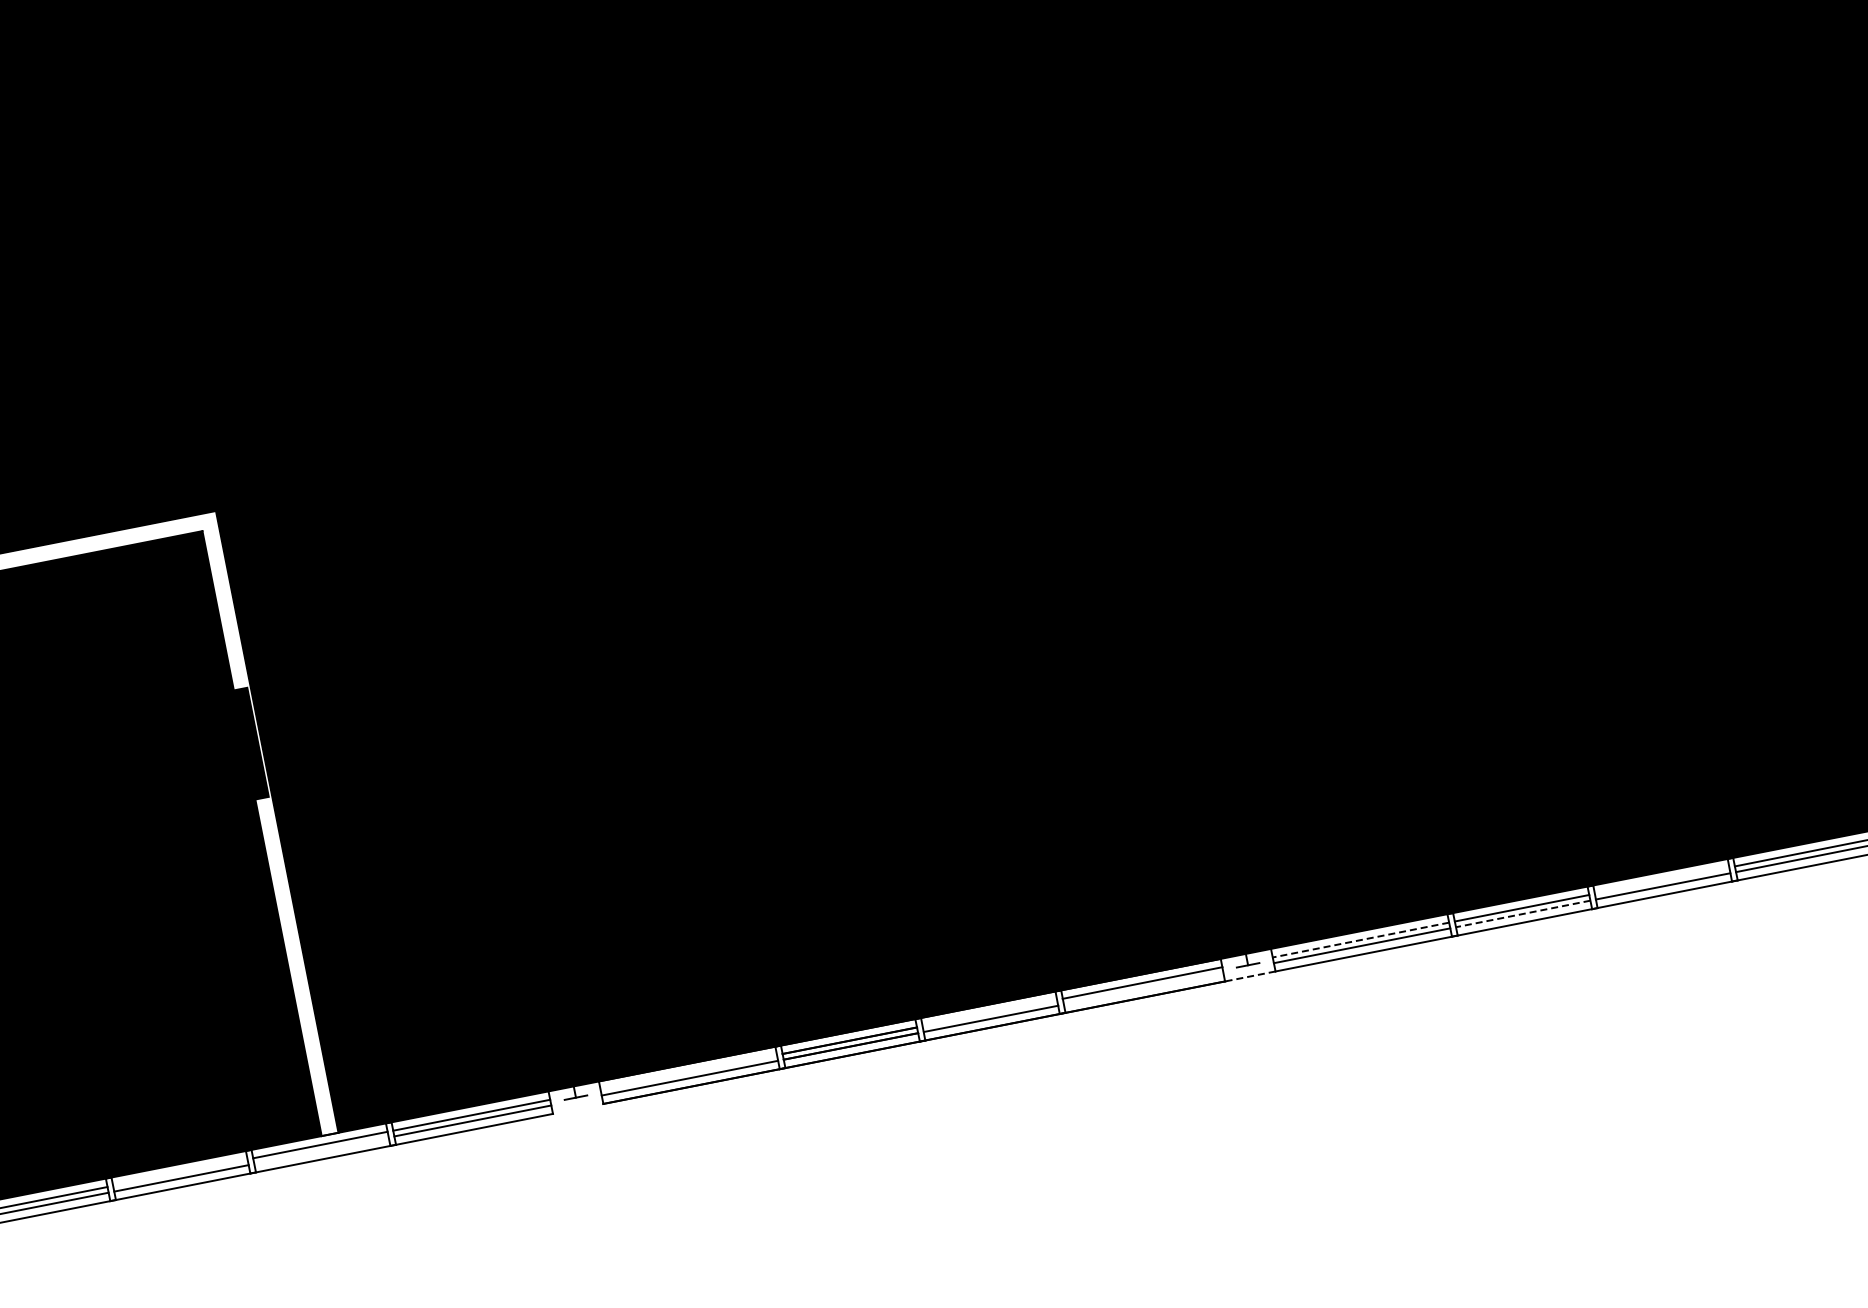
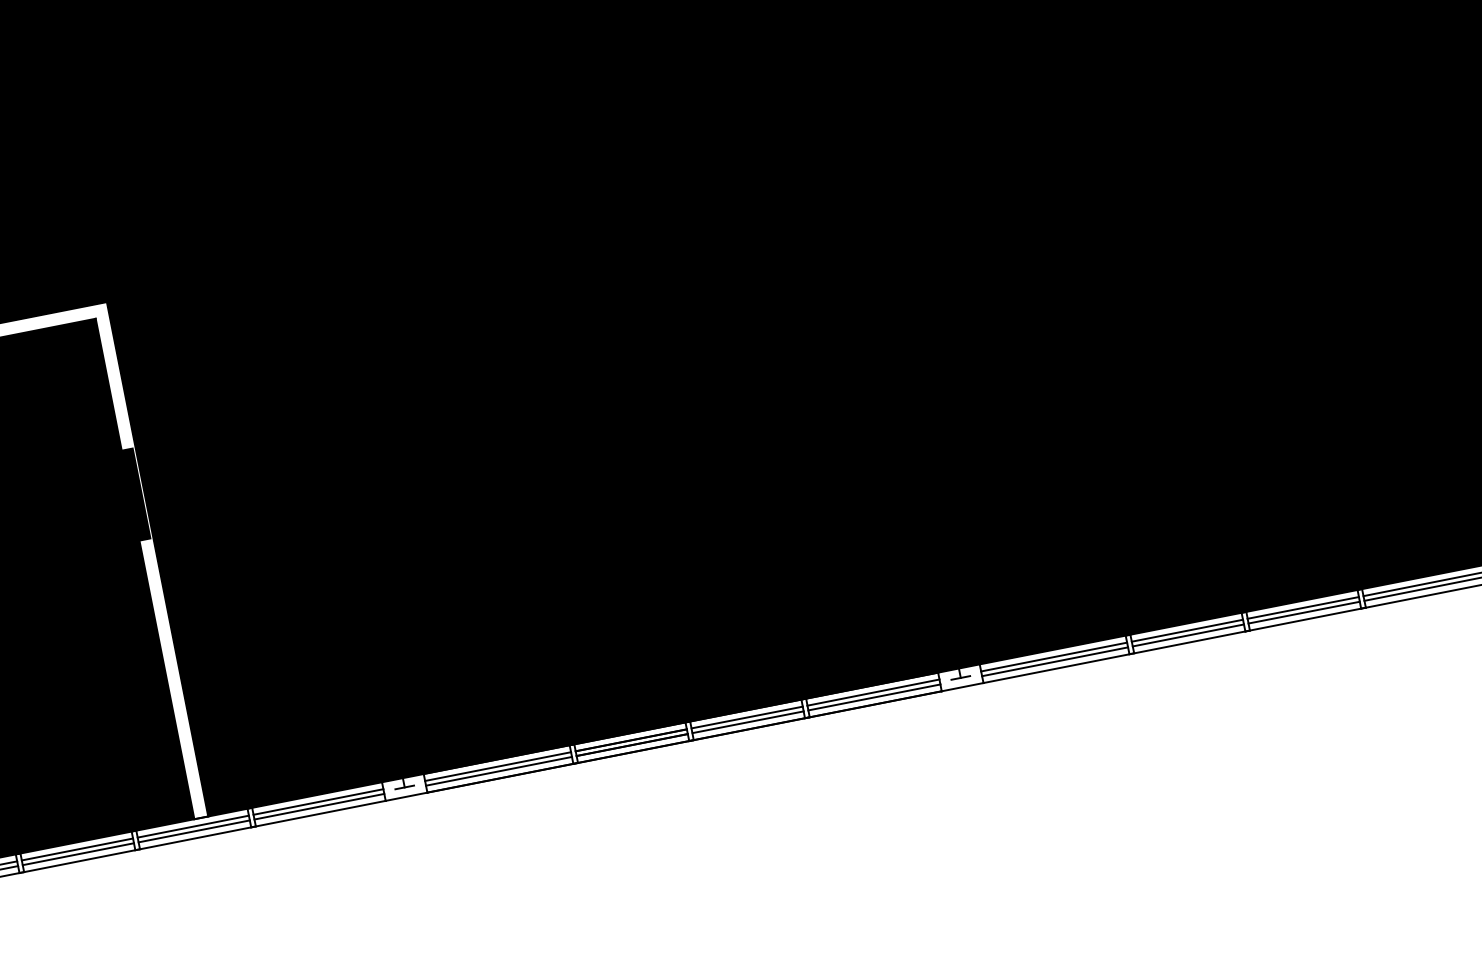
line: (1661, 880) -> (1302, 607), added
line: (1523, 913) -> (1188, 635), dashed -> solid
line: (1360, 940) -> (1053, 657), dashed -> solid
line: (1250, 976) -> (962, 687), dashed -> solid
line: (1143, 988) -> (874, 697), added
line: (989, 1013) -> (746, 717), added
line: (688, 1072) -> (497, 766), added
line: (577, 1108) -> (405, 796), added
line: (321, 1150) -> (194, 831), added
line: (180, 1172) -> (77, 849), added

